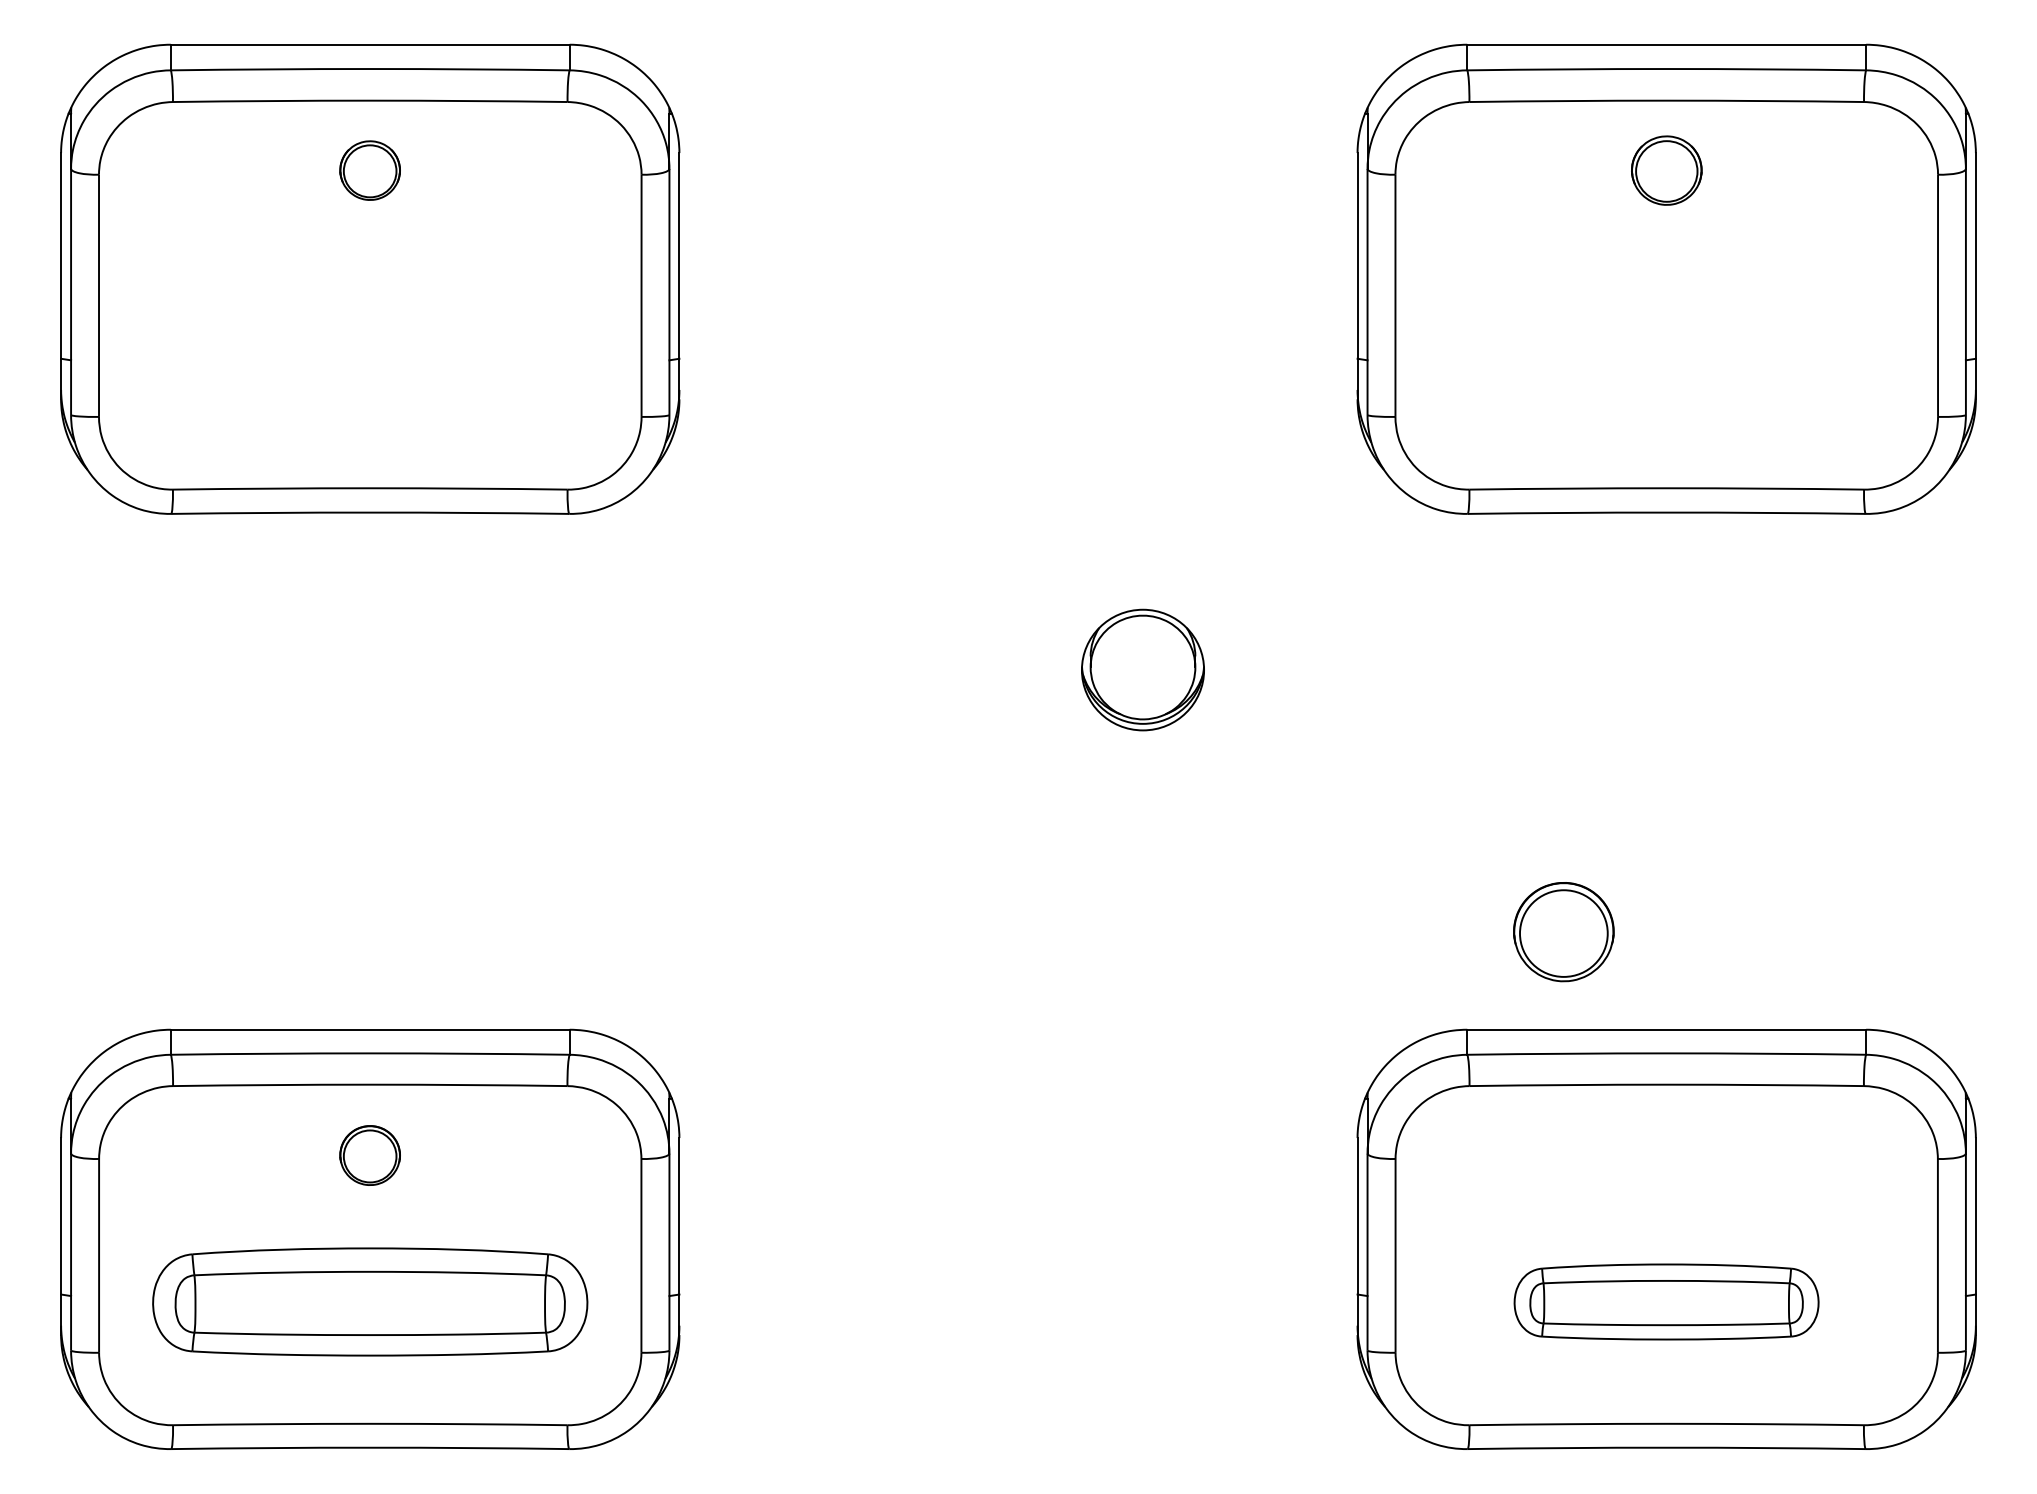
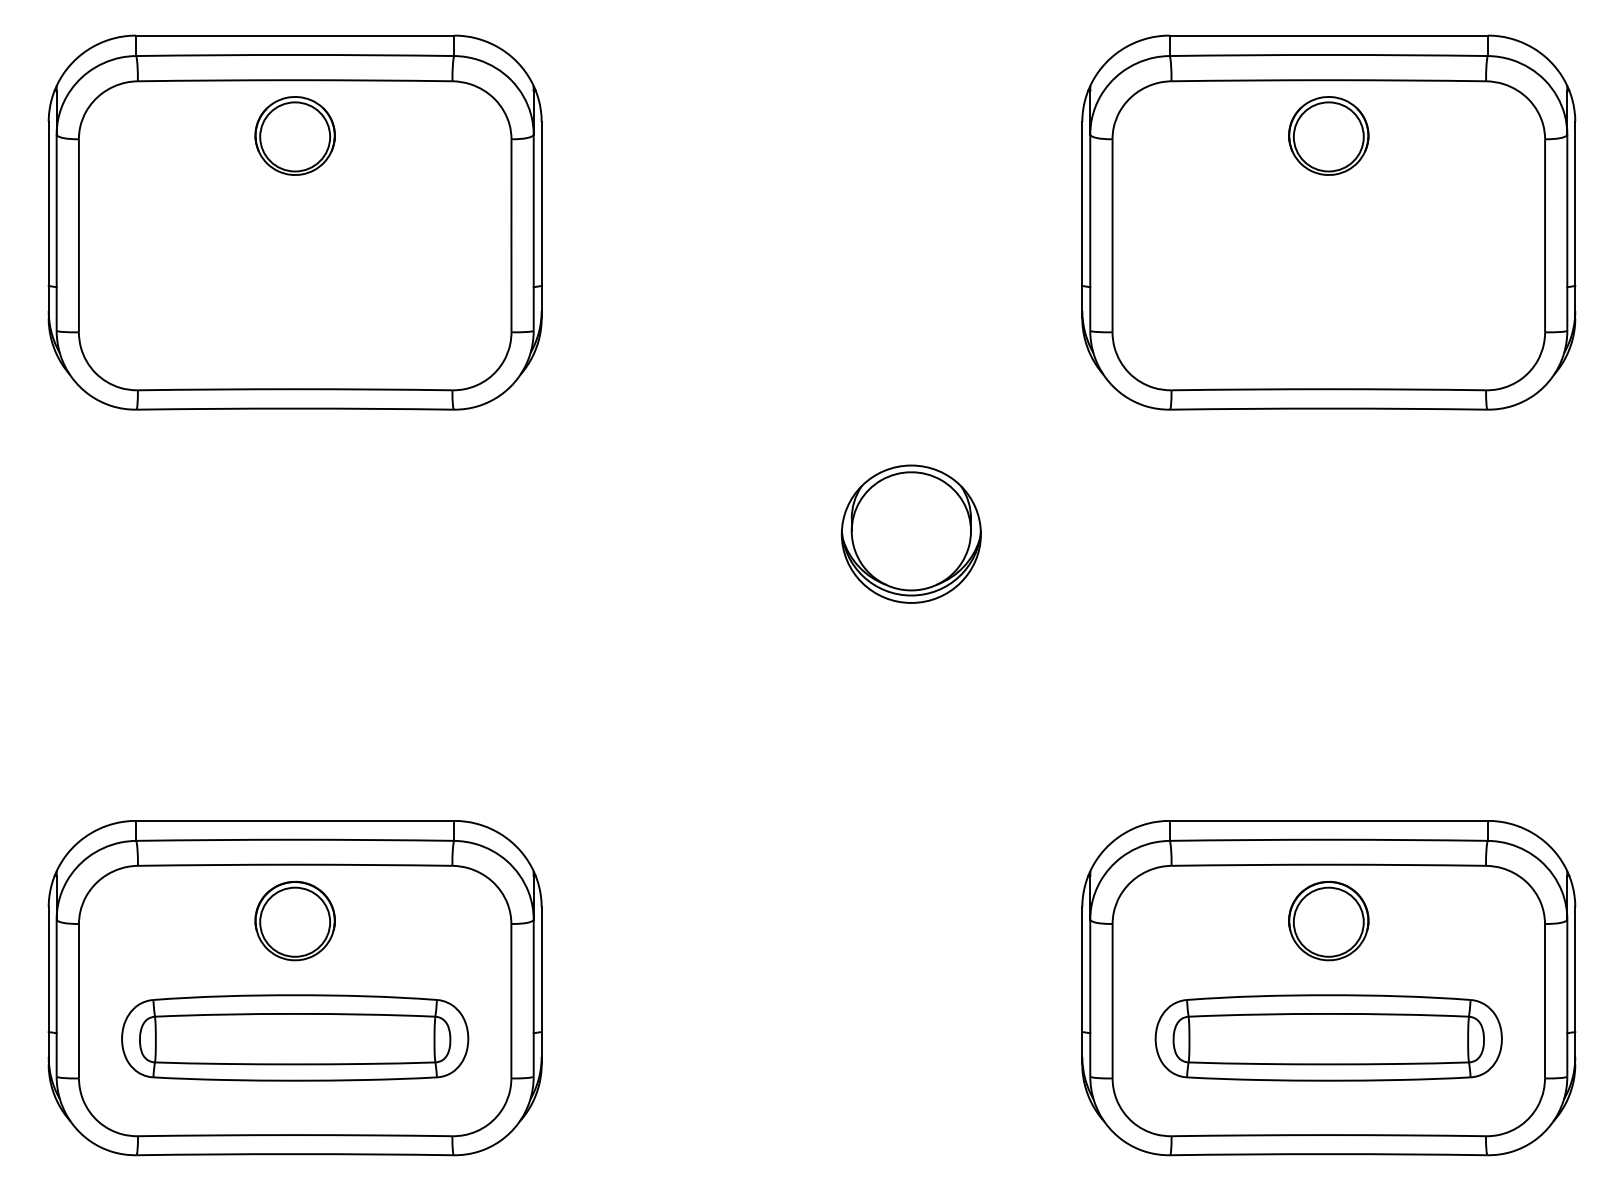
part: (369, 170) -> (294, 135), size x1.67
part: (1666, 170) -> (1328, 135), size x1.43
part: (1142, 669) -> (910, 533), size x1.43
part: (1563, 931) -> (1328, 920), moved
part: (369, 1155) -> (294, 921), size x1.67
part: (1666, 1301) -> (1328, 1037), size x1.43

